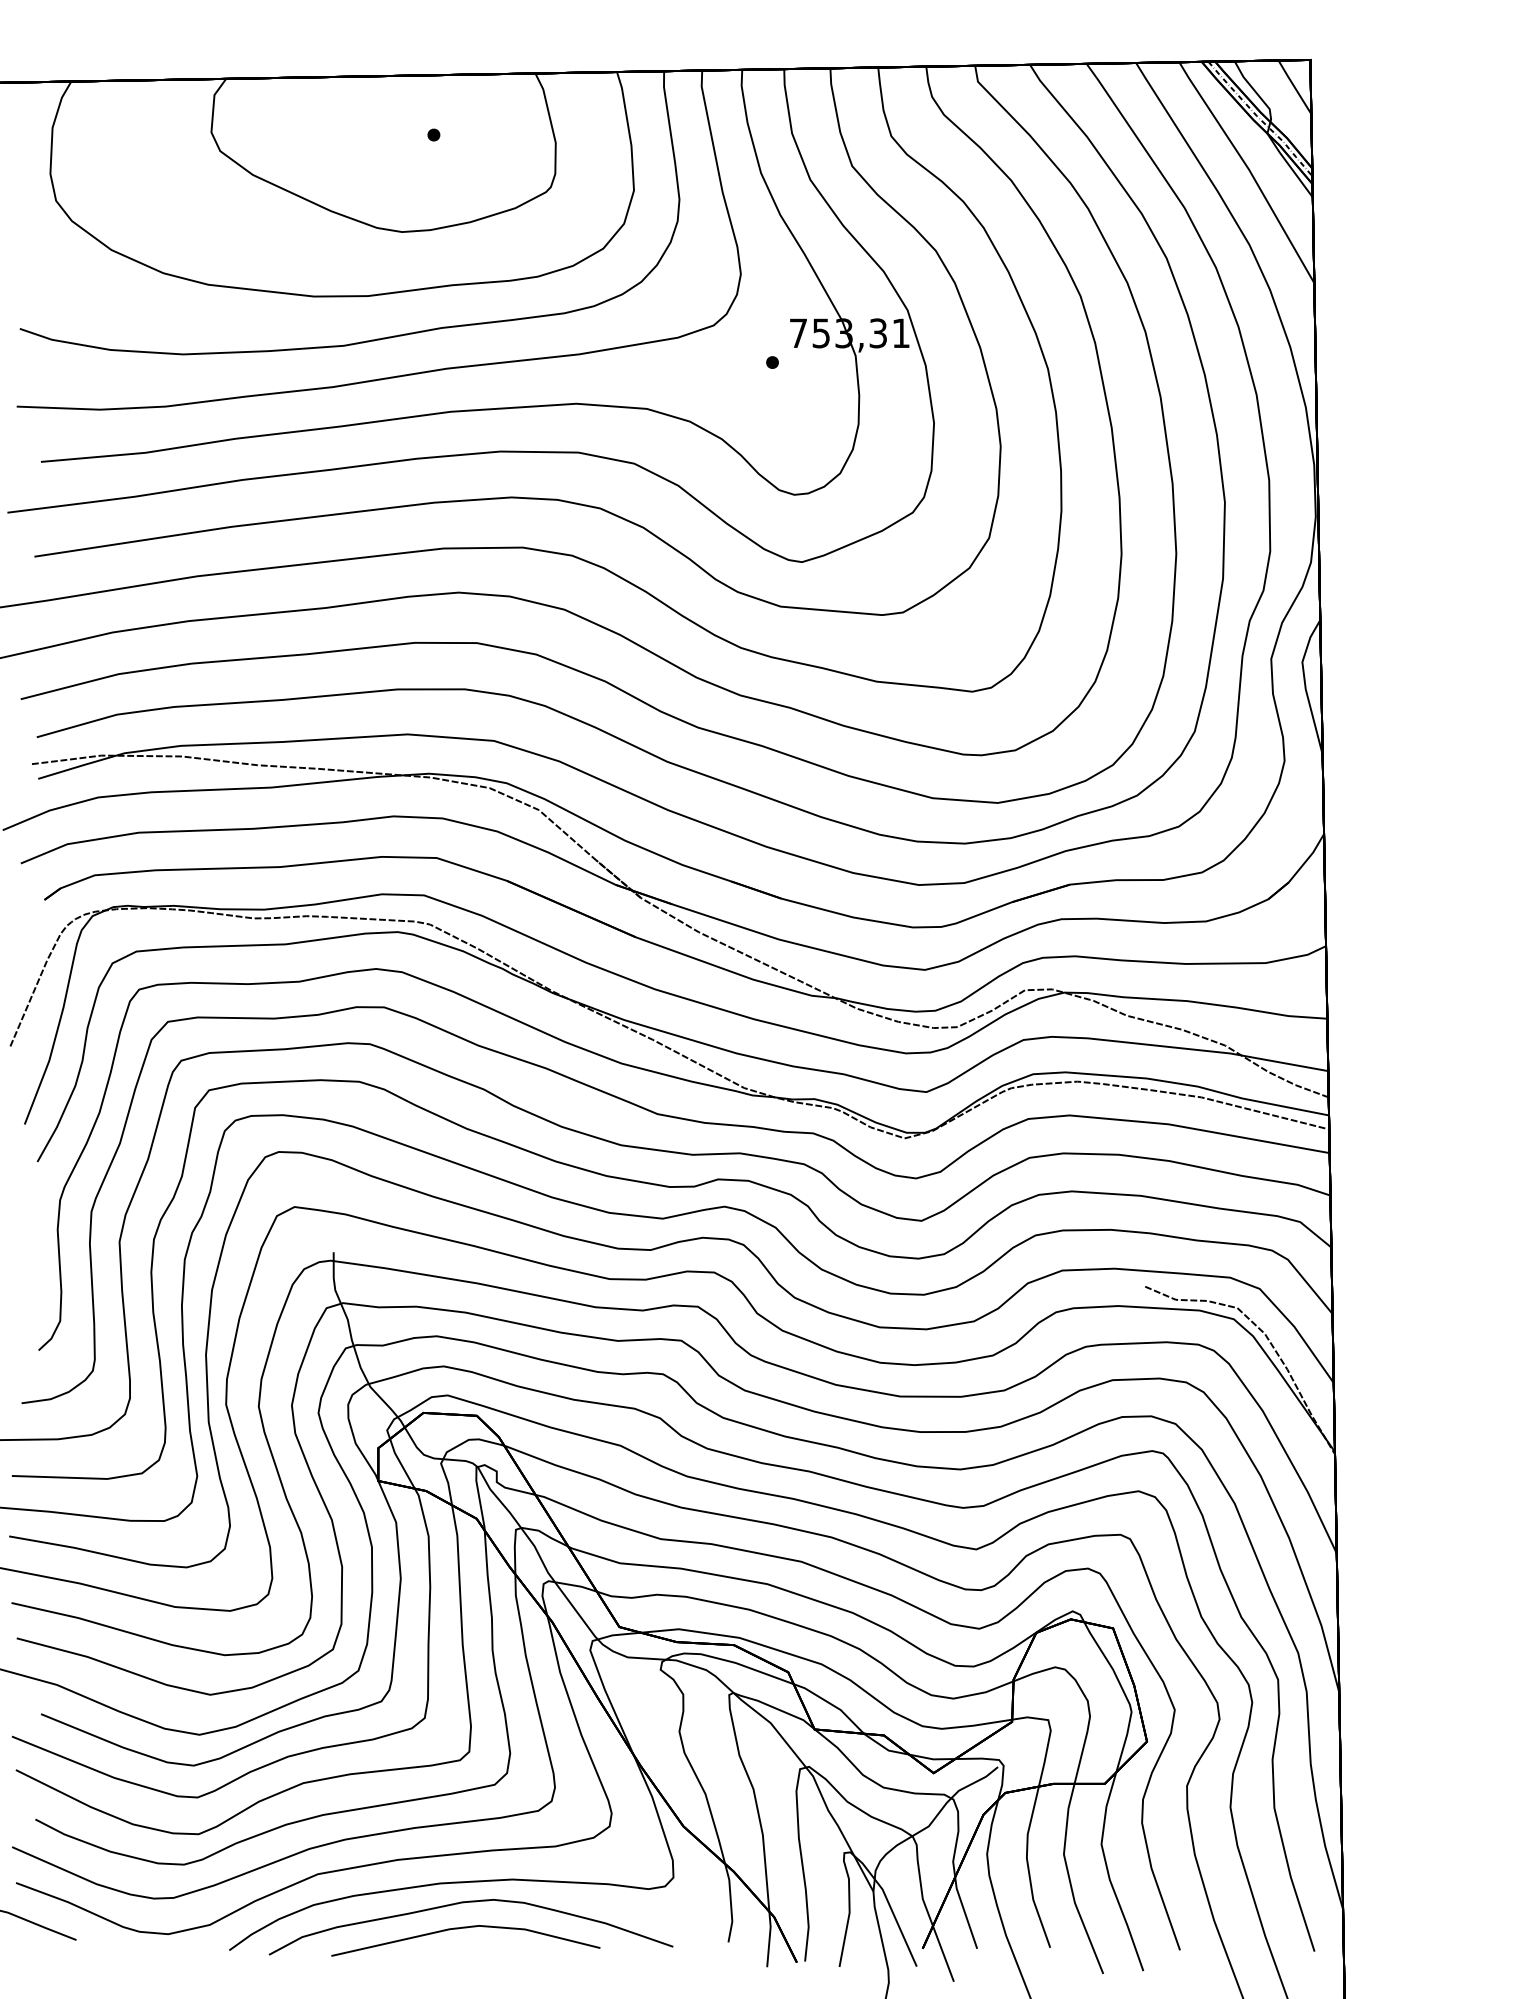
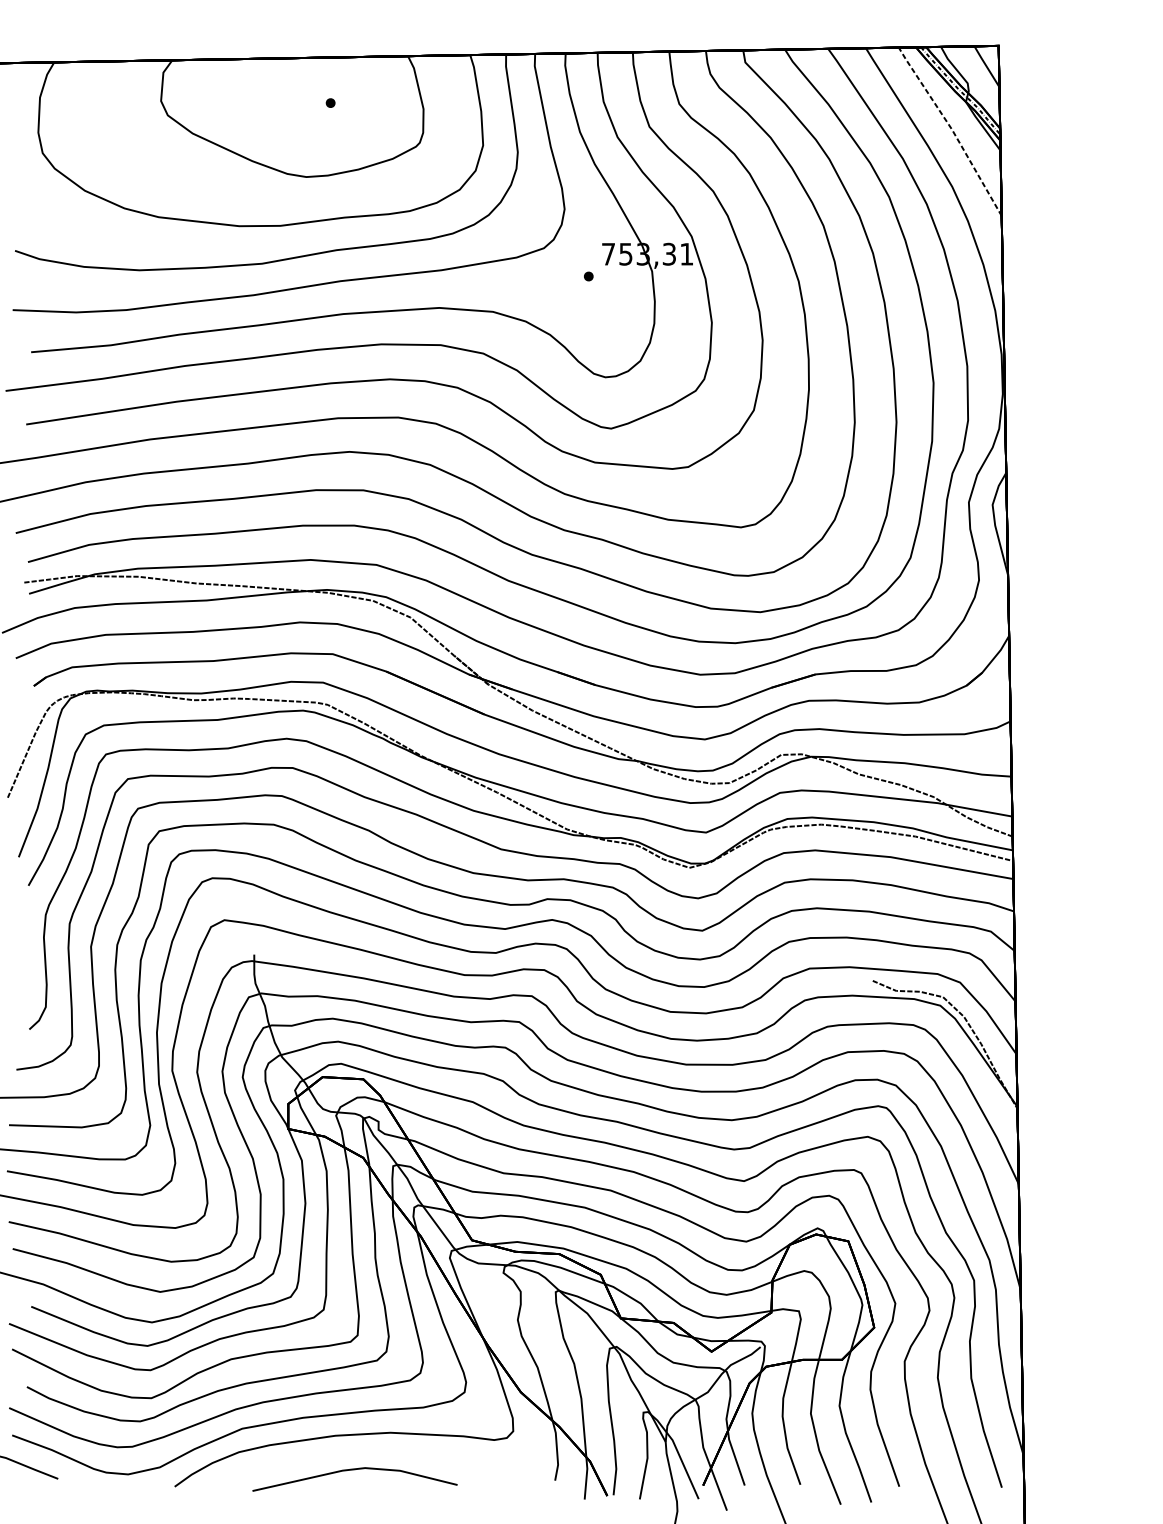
line: (1249, 169) -> (952, 129), solid -> dashed
curve: (464, 1903) -> (353, 1451), removed

